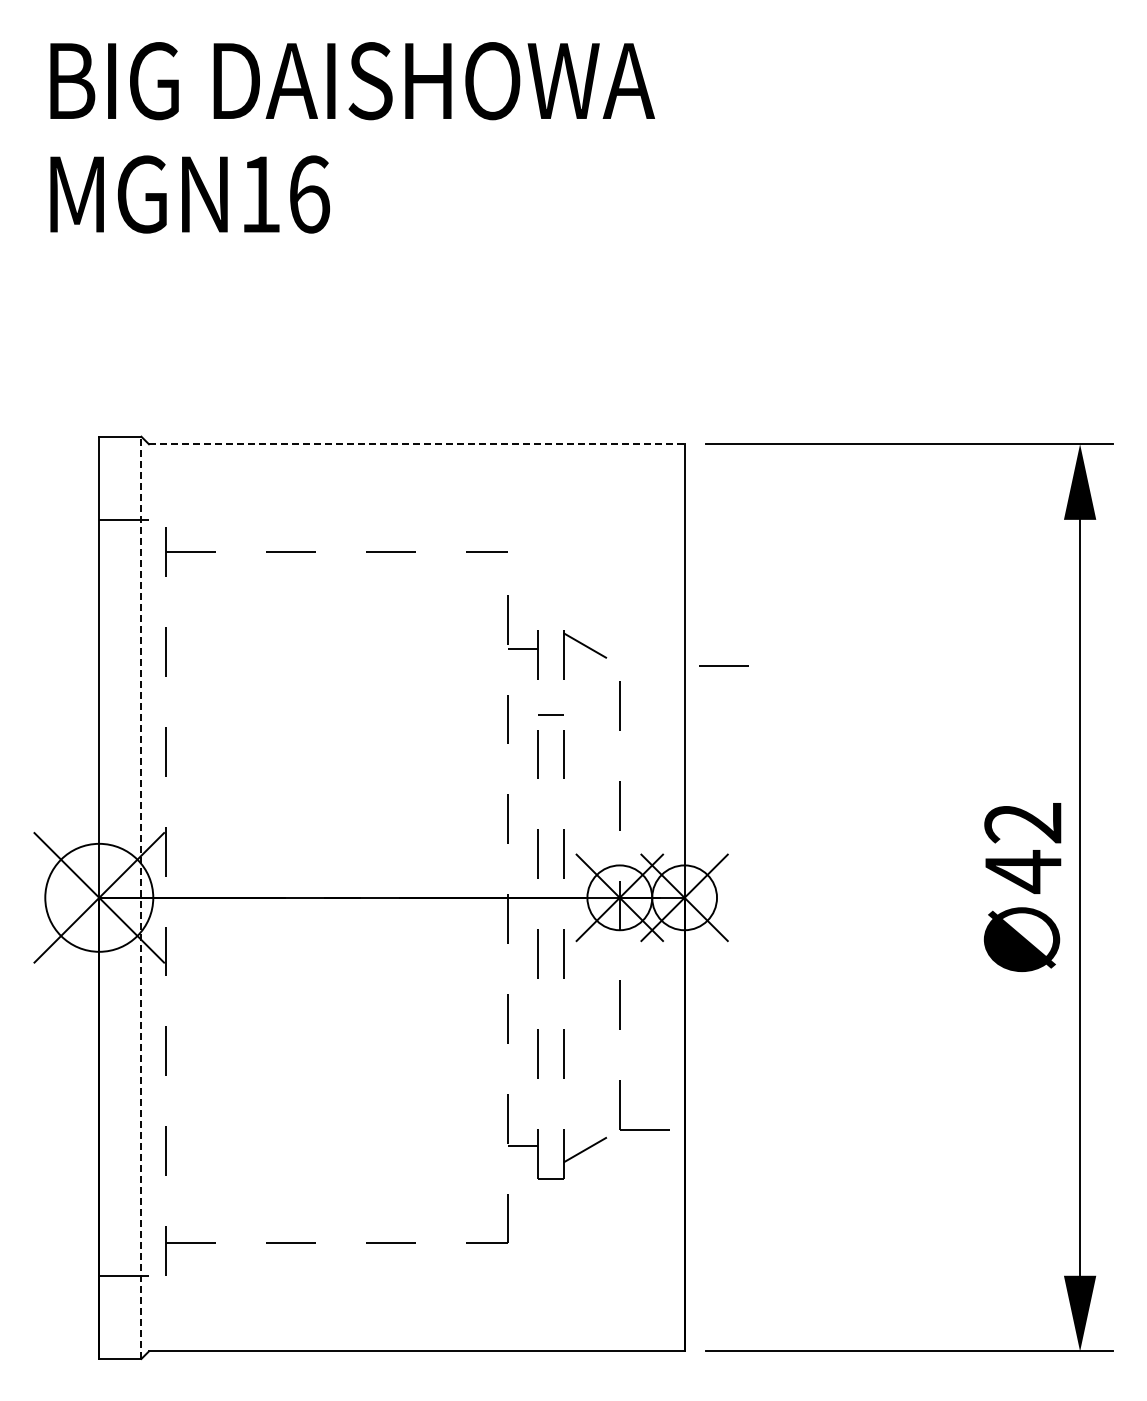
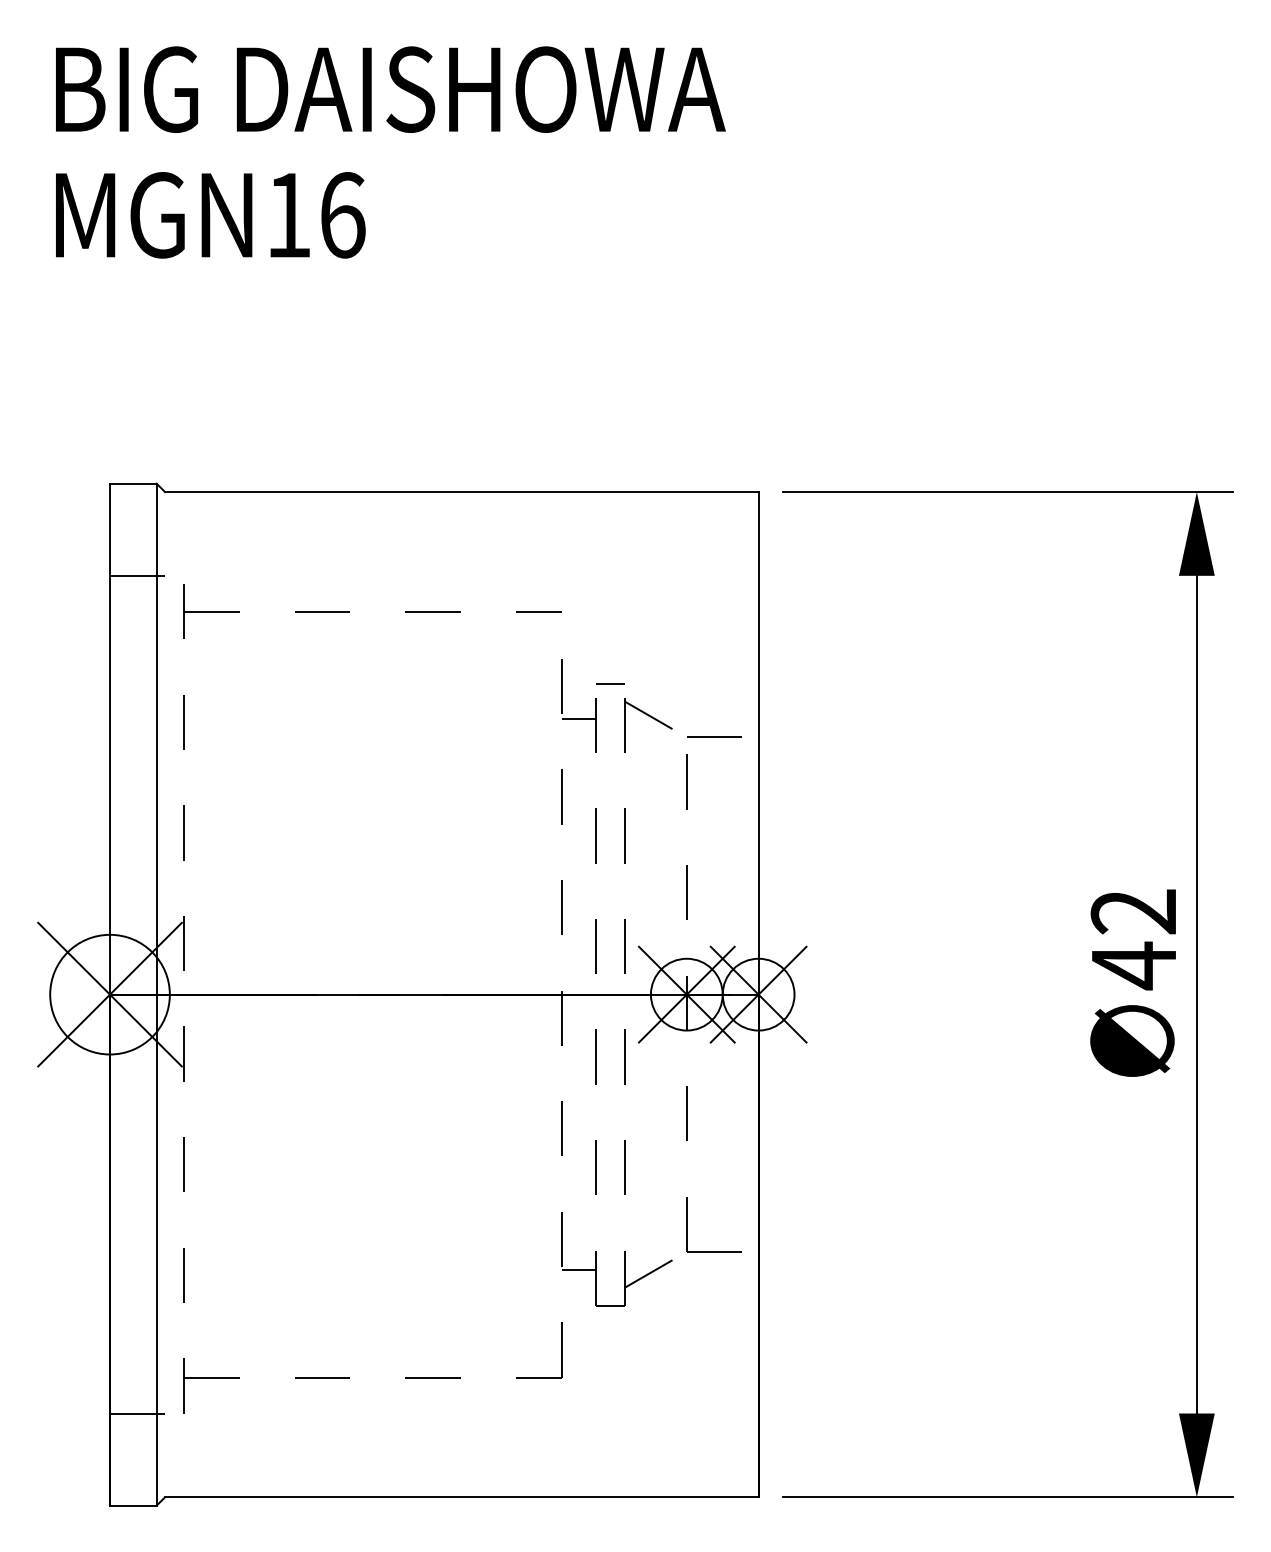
line: (416, 444) -> (461, 492), dashed -> solid
line: (723, 665) -> (714, 737), moved
line: (550, 714) -> (610, 682), moved
line: (141, 897) -> (156, 994), dashed -> solid

